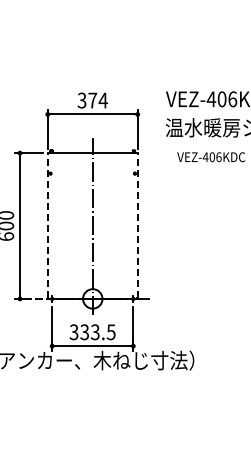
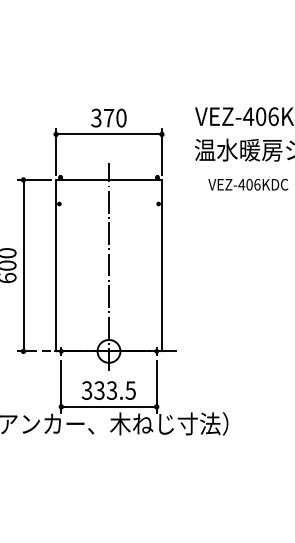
text: (103, 100) -> (121, 118), 374 -> 370
line: (47, 225) -> (55, 265), dashed -> solid
line: (137, 225) -> (161, 265), dashed -> solid

